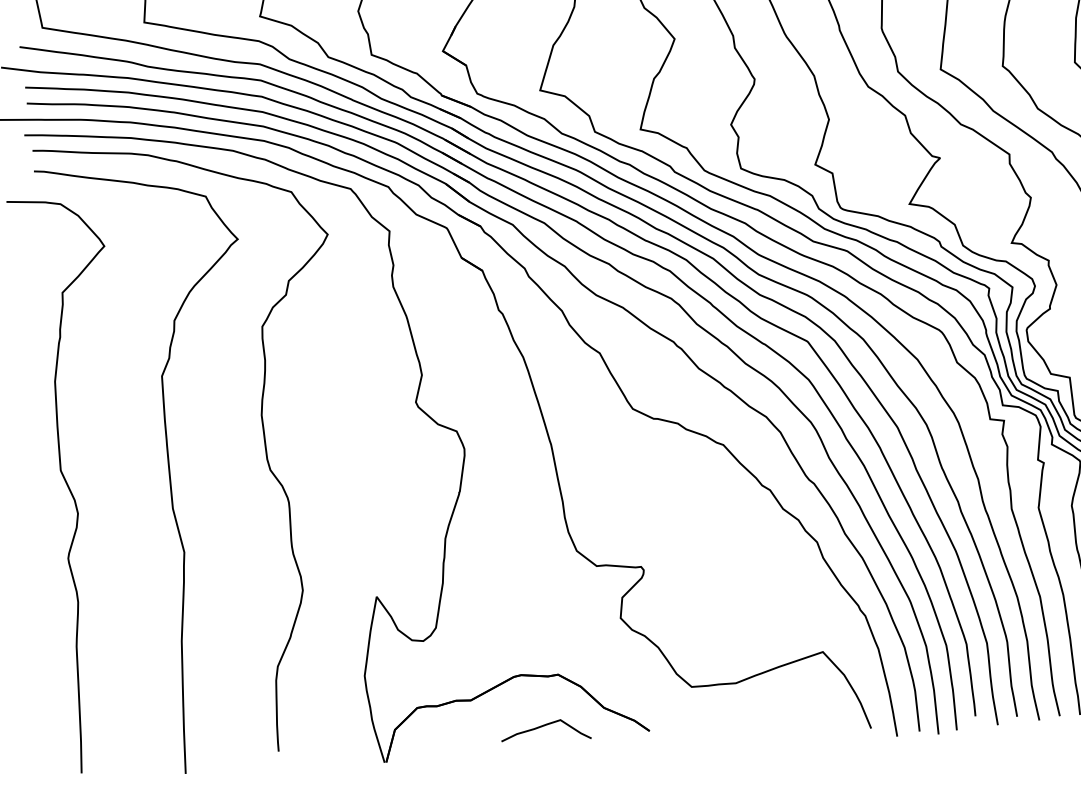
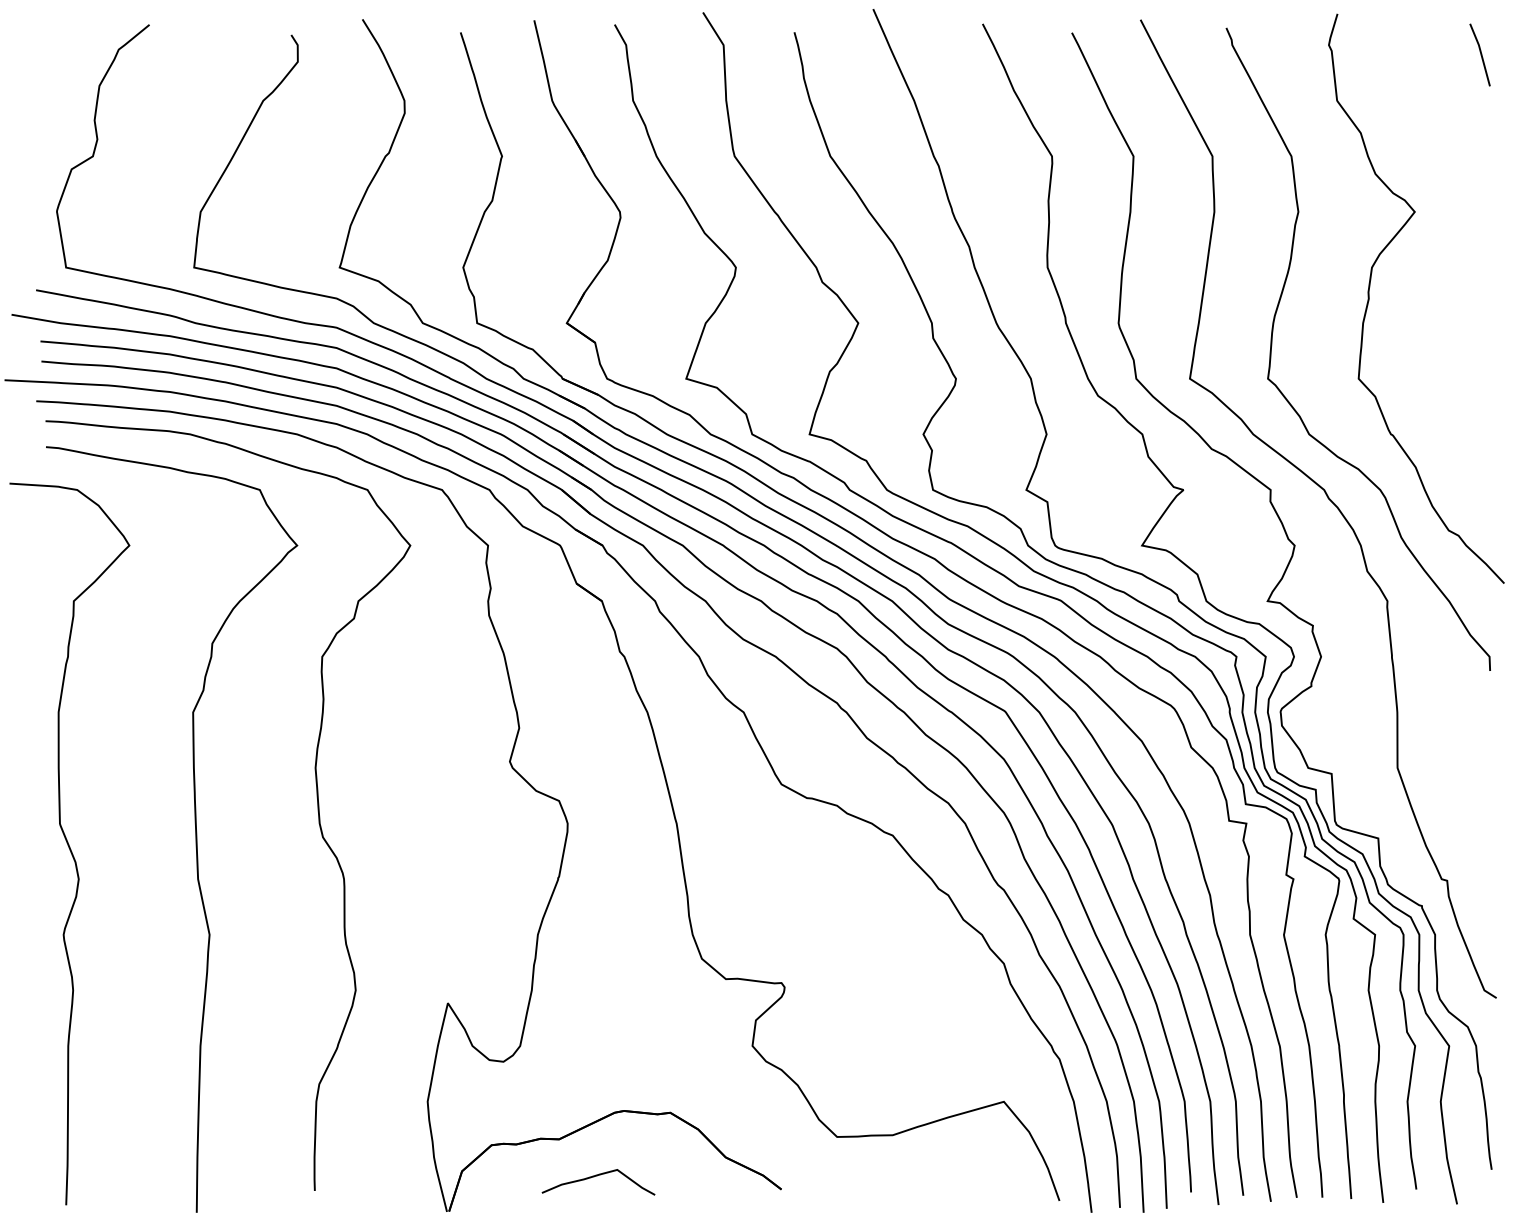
curve: (544, 726) -> (597, 1176), moved

